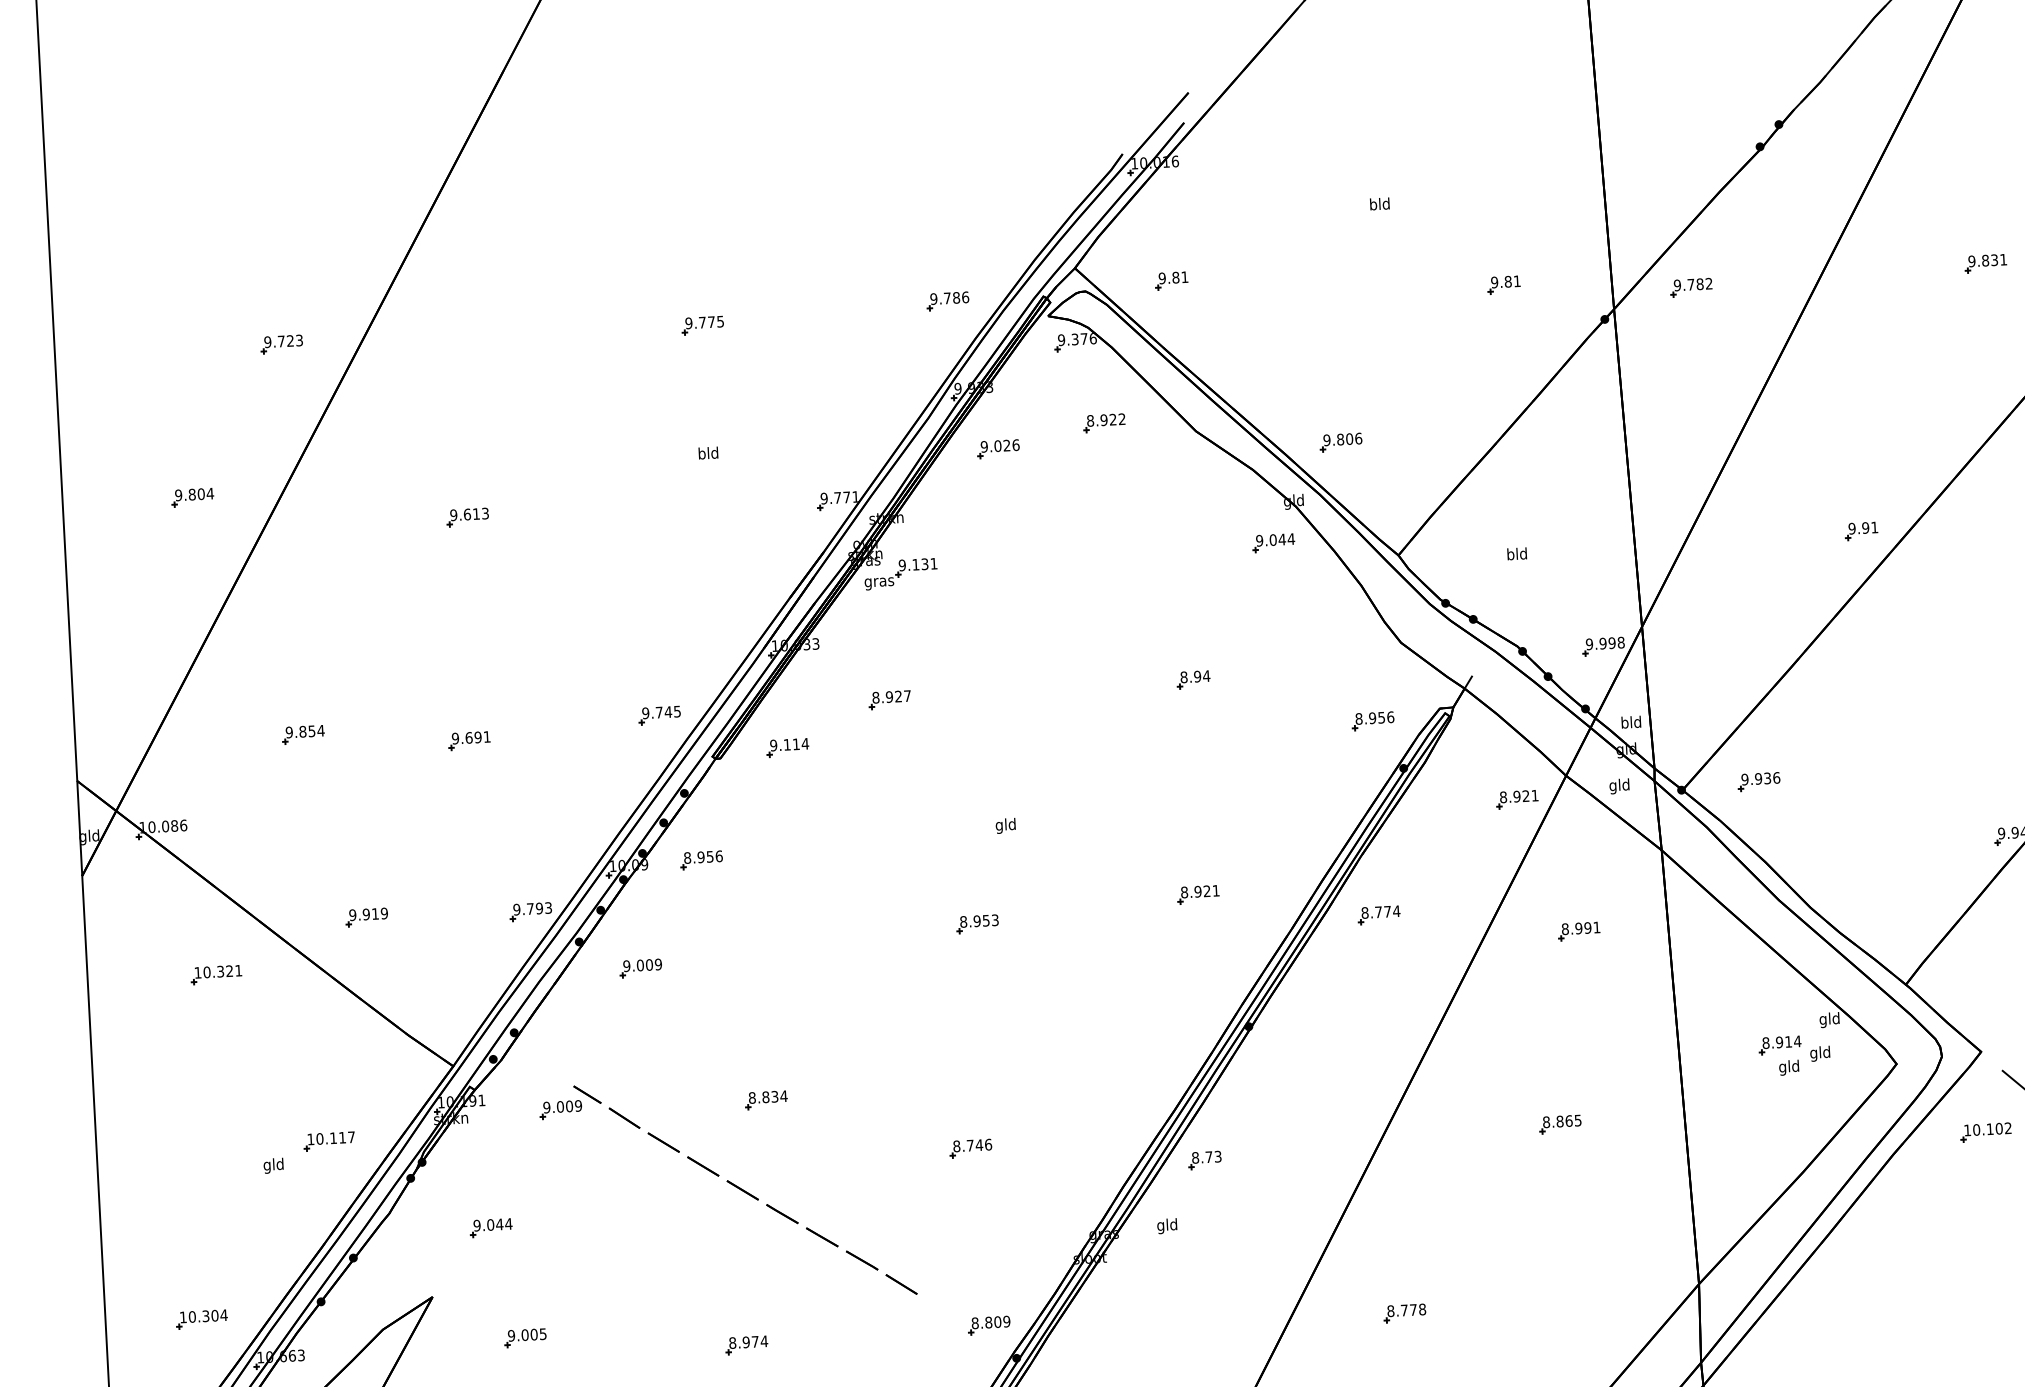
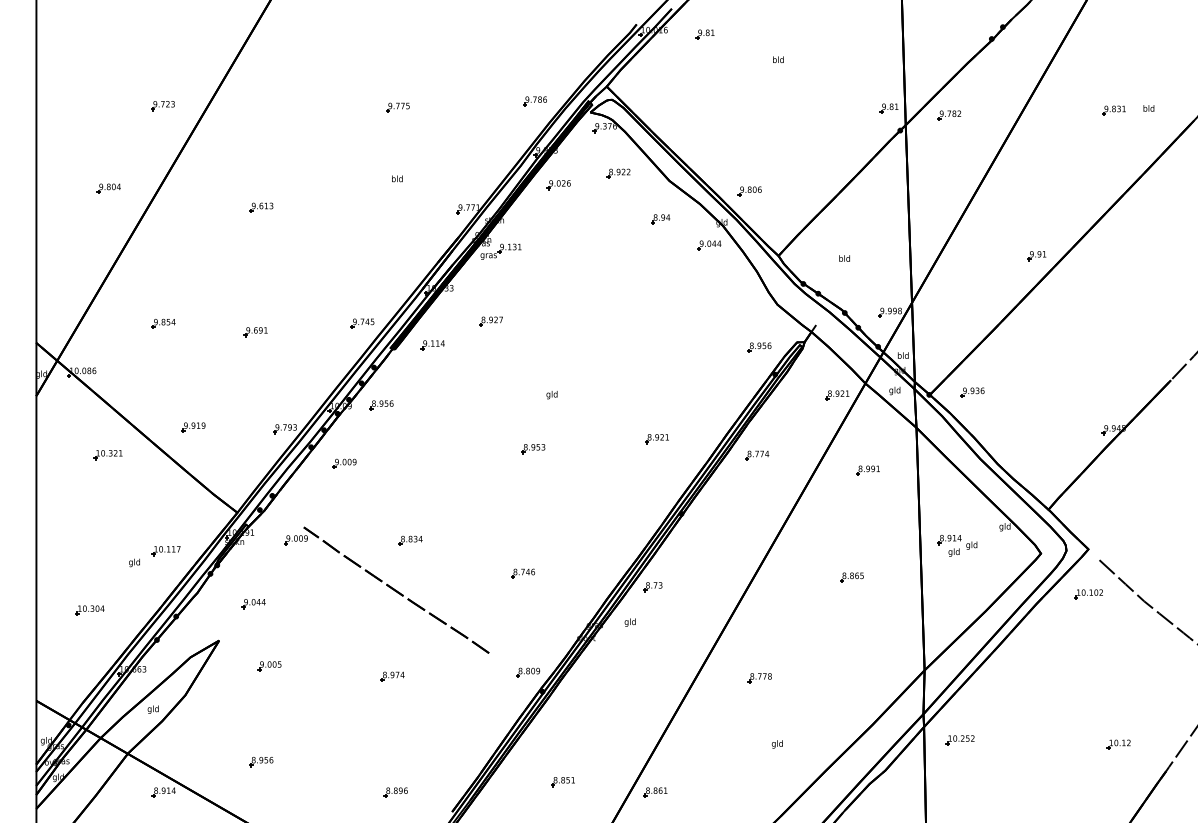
part: (1170, 281) -> (704, 34), moved
part: (1502, 285) -> (888, 108), moved
part: (1192, 680) -> (660, 219), moved
part: (1794, 1054) -> (957, 545), moved
part: (200, 1319) -> (89, 610), moved

